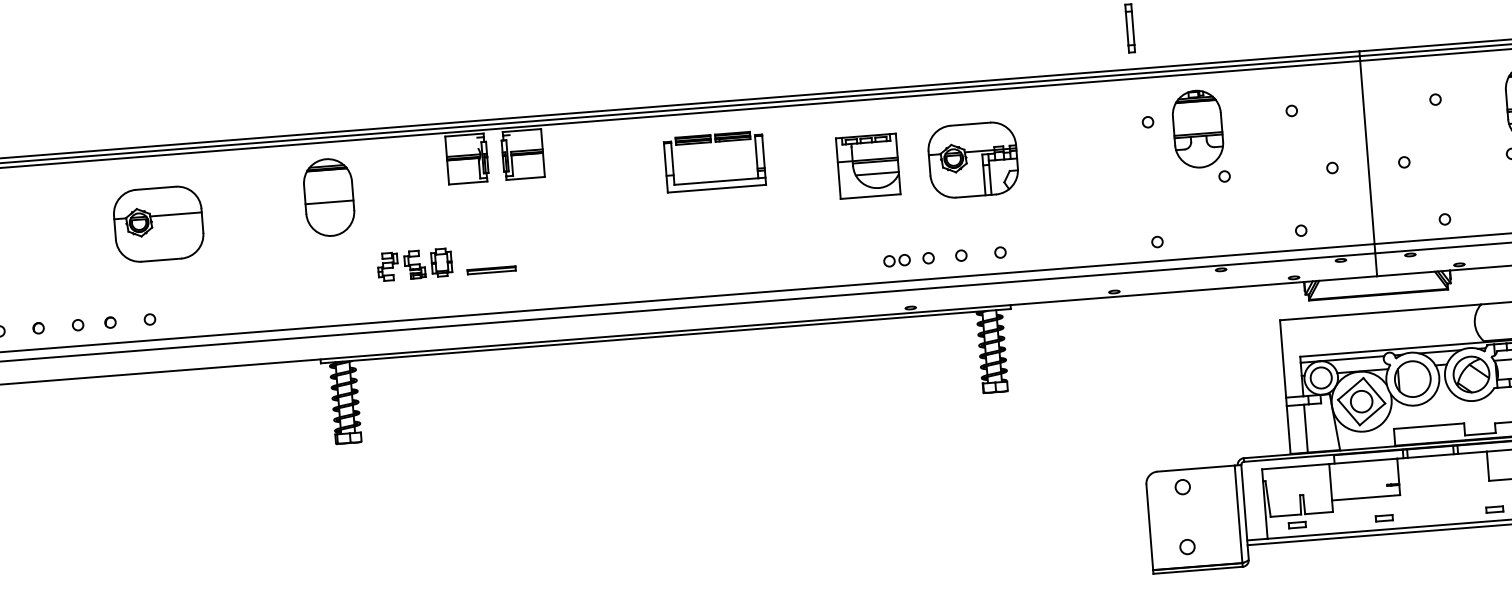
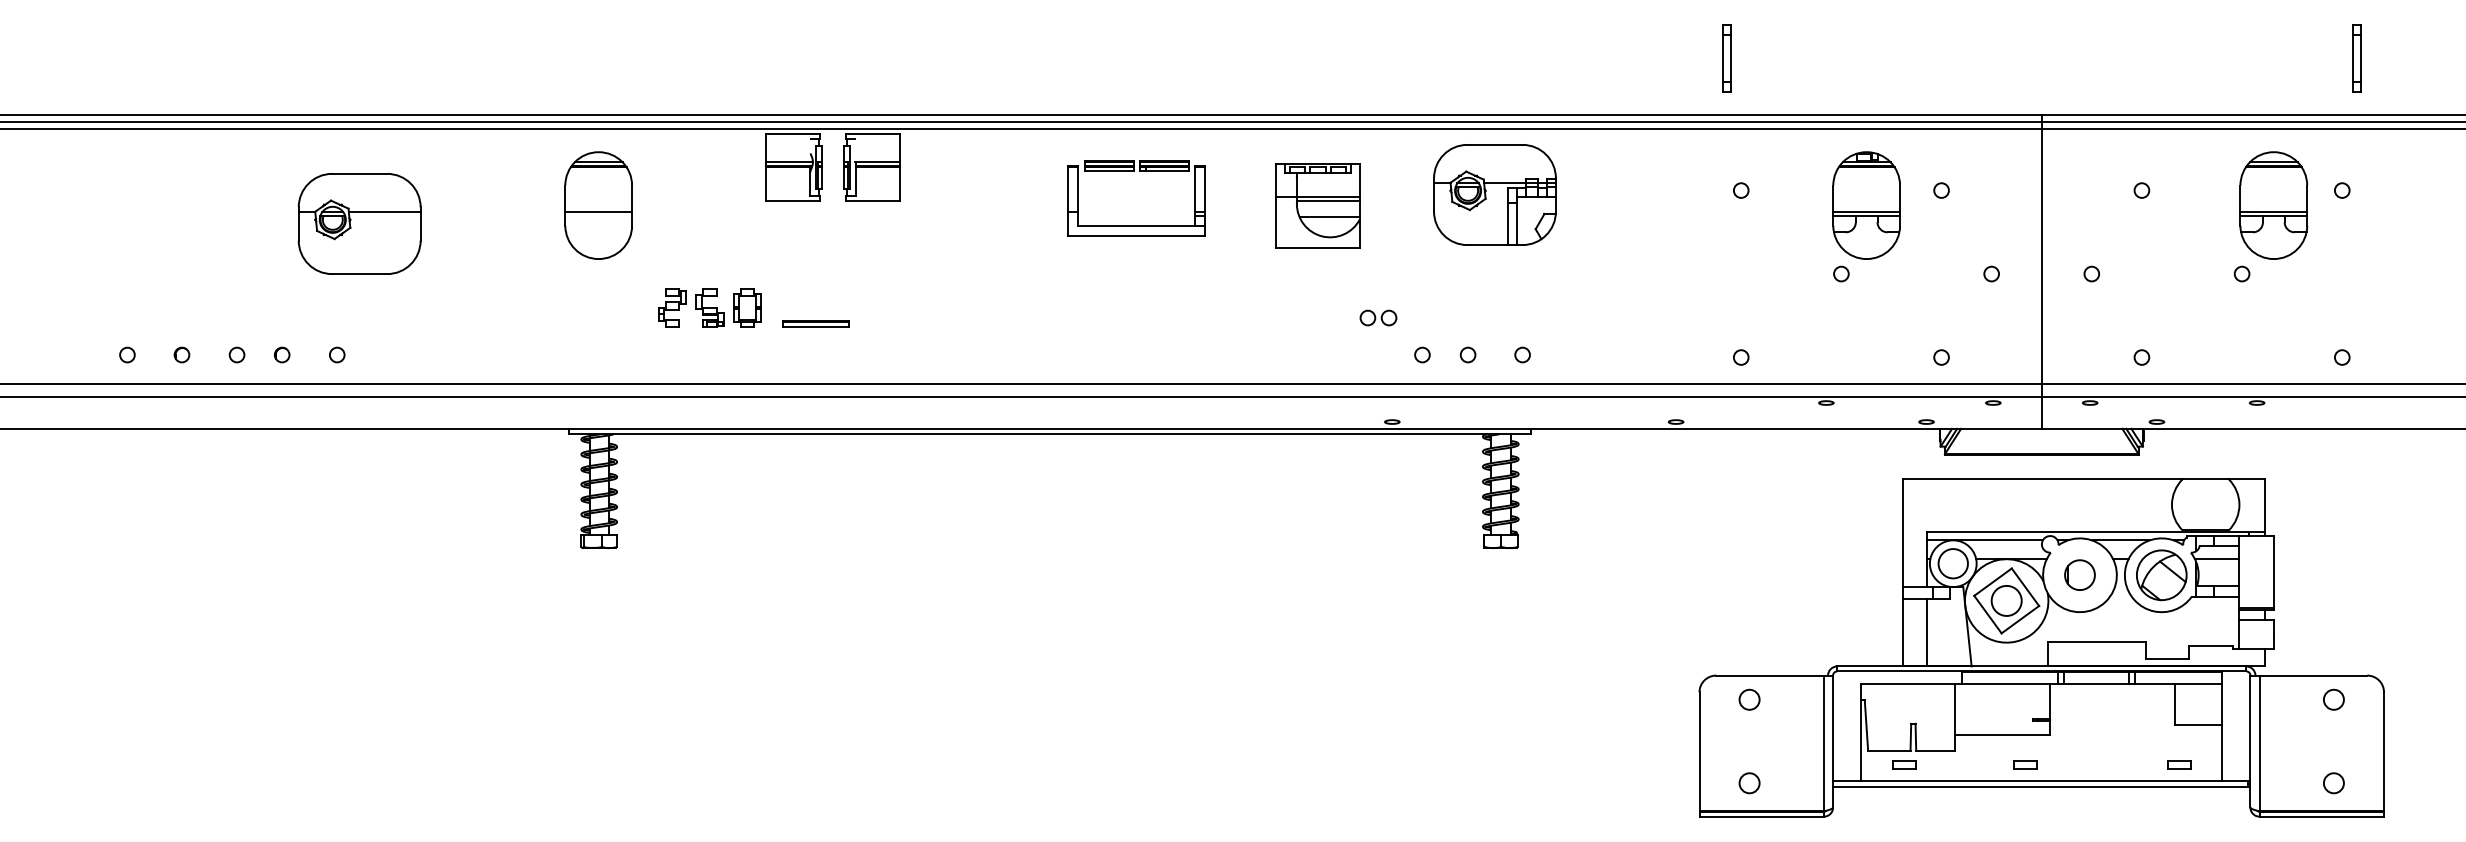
part: (1197, 129) -> (1866, 205), moved
part: (972, 159) -> (1494, 194), moved
part: (867, 165) -> (1317, 205), moved
part: (897, 260) -> (1378, 317), moved
part: (1412, 378) -> (2079, 574), size x0.6

